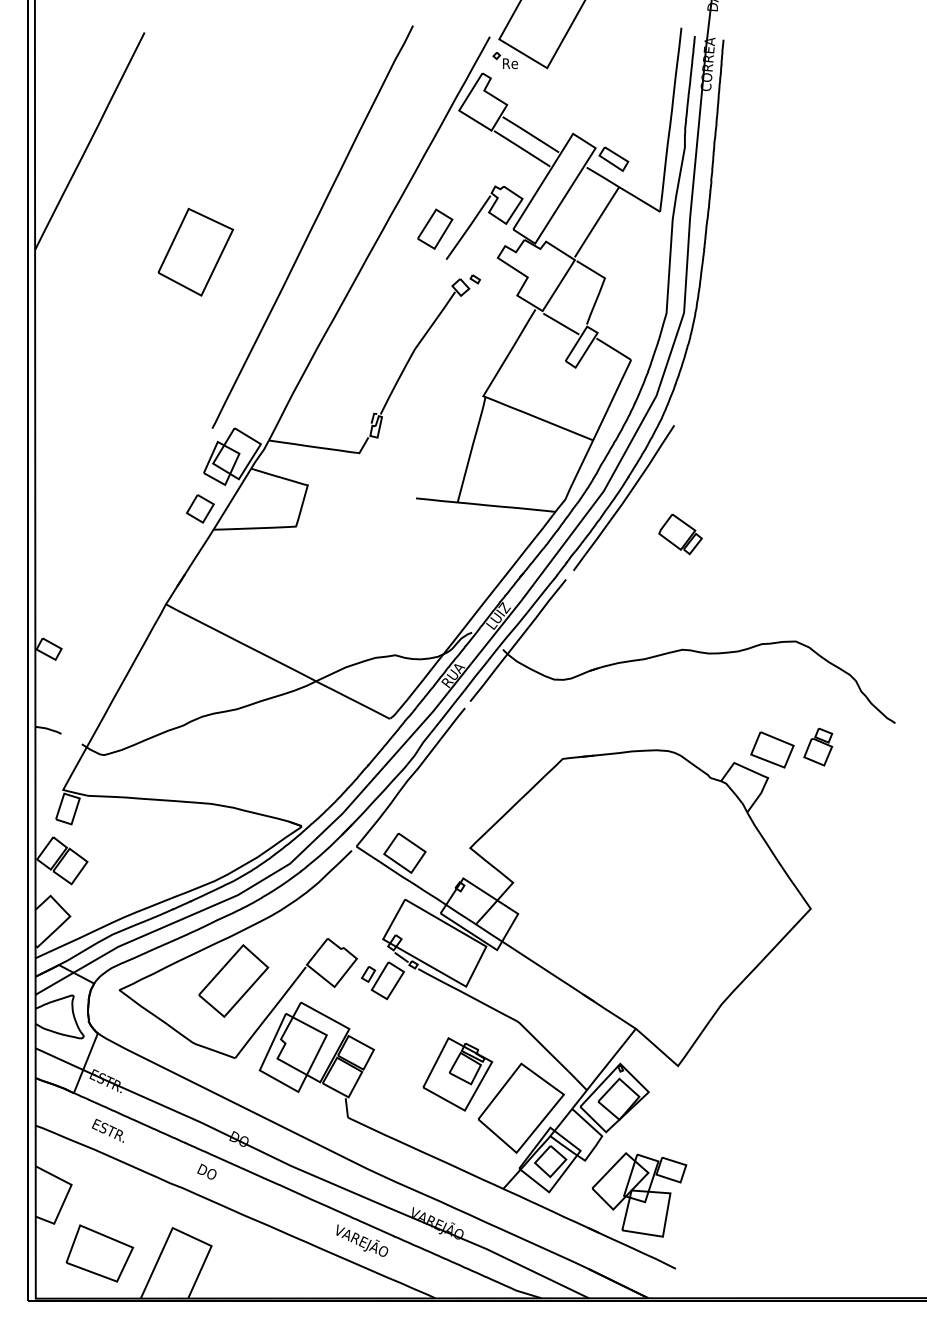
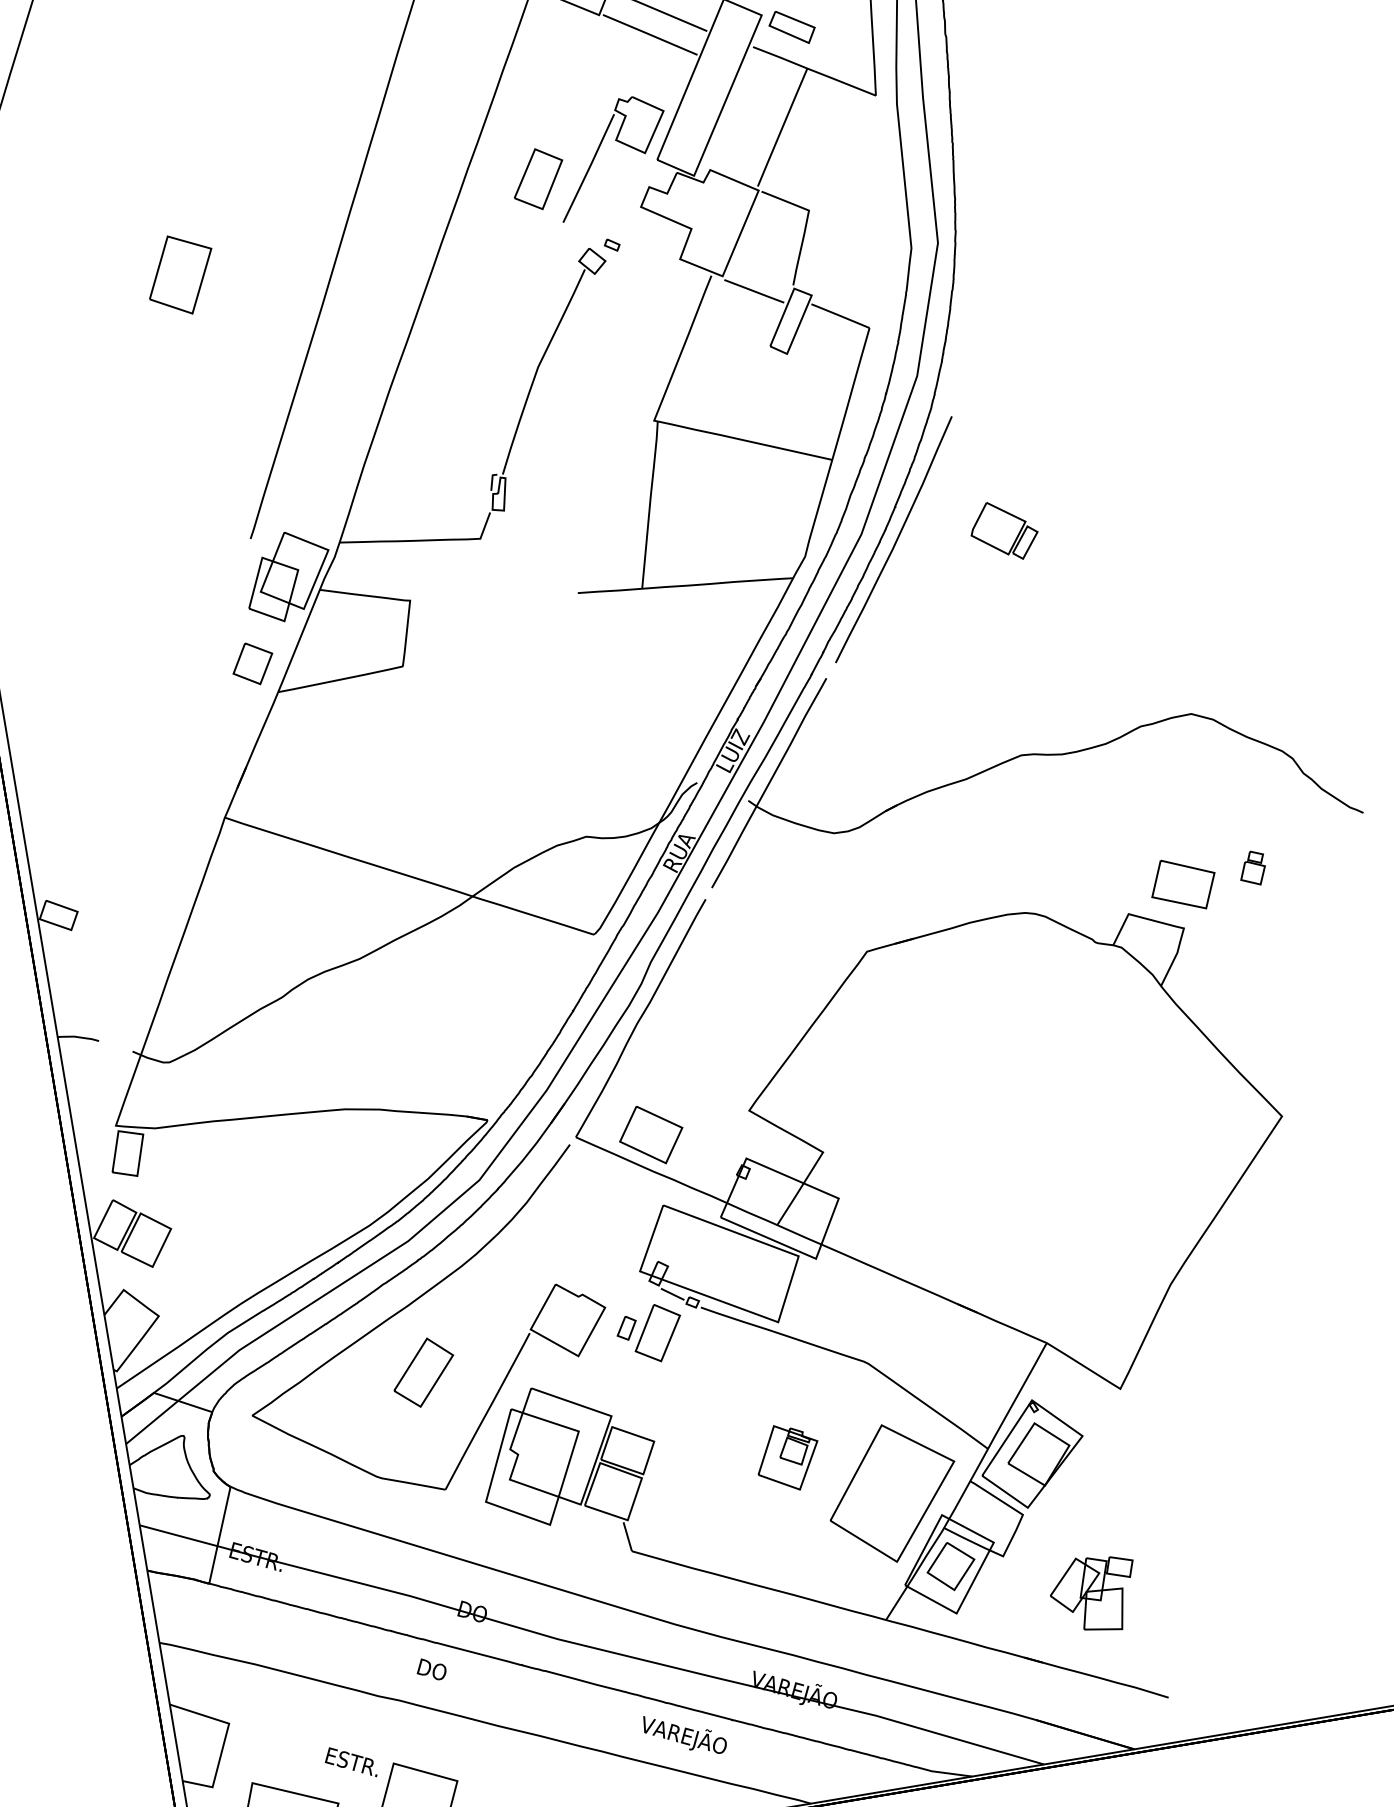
part: (195, 251) -> (180, 274), size x0.6
part: (680, 534) -> (1004, 531), moved
part: (818, 746) -> (1252, 867), size x0.6
part: (233, 980) -> (423, 1372), size x0.6
part: (457, 1074) -> (787, 1457), size x0.6
text: (107, 1130) -> (349, 1762), moved
part: (639, 1194) -> (1094, 1593), size x0.6

